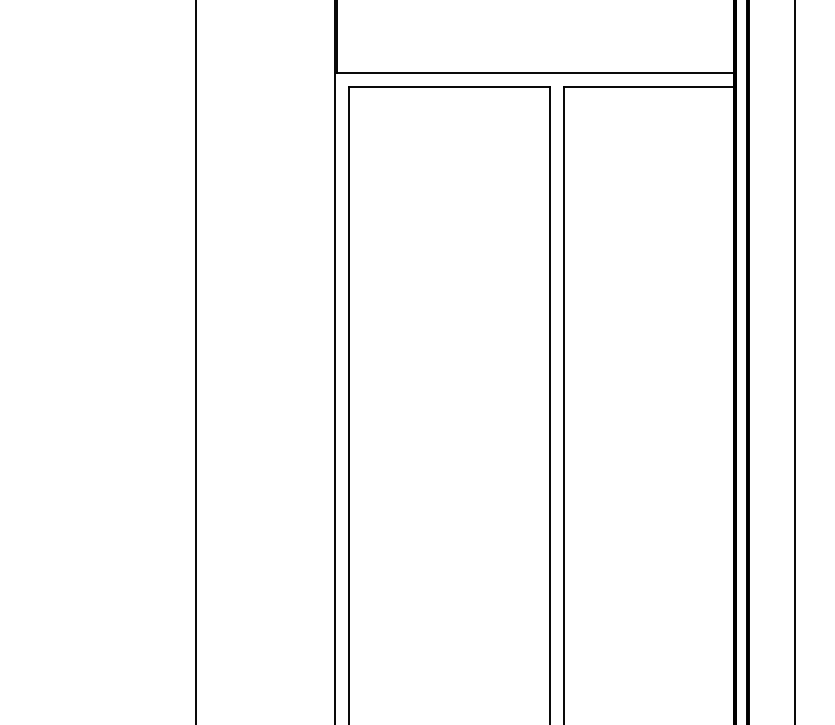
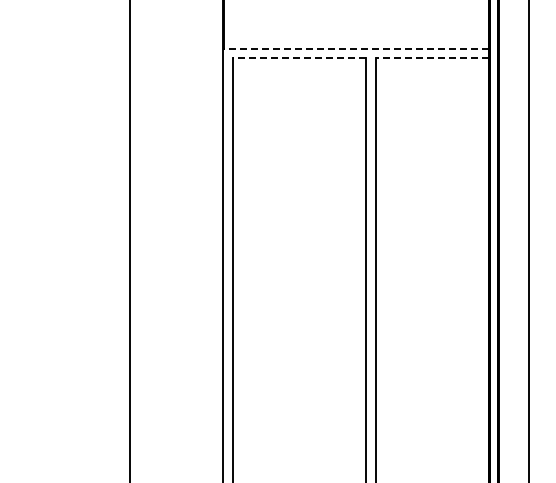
line: (533, 72) -> (355, 48), solid -> dashed
line: (449, 86) -> (299, 57), solid -> dashed
line: (647, 86) -> (431, 57), solid -> dashed

